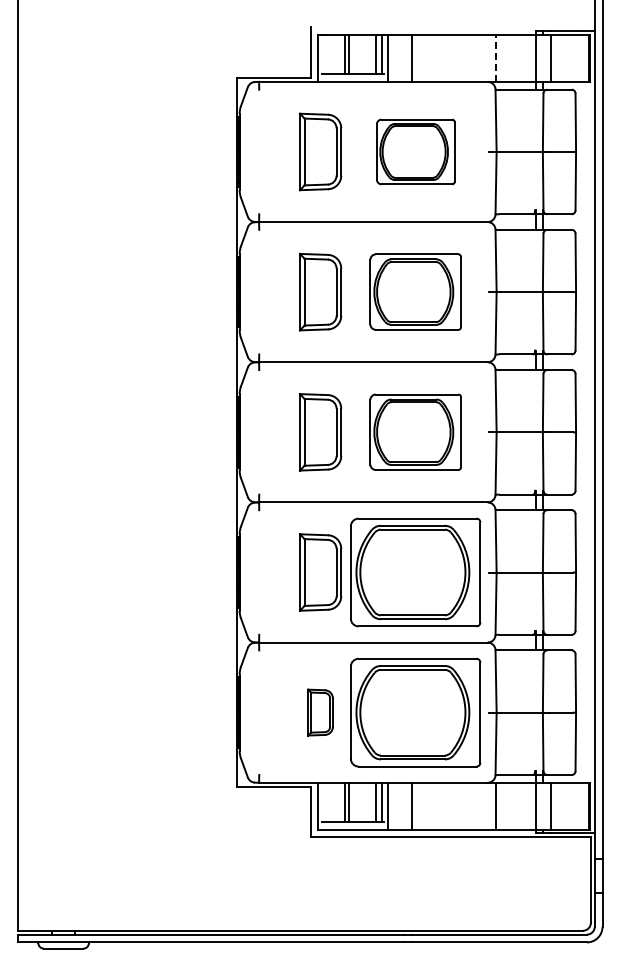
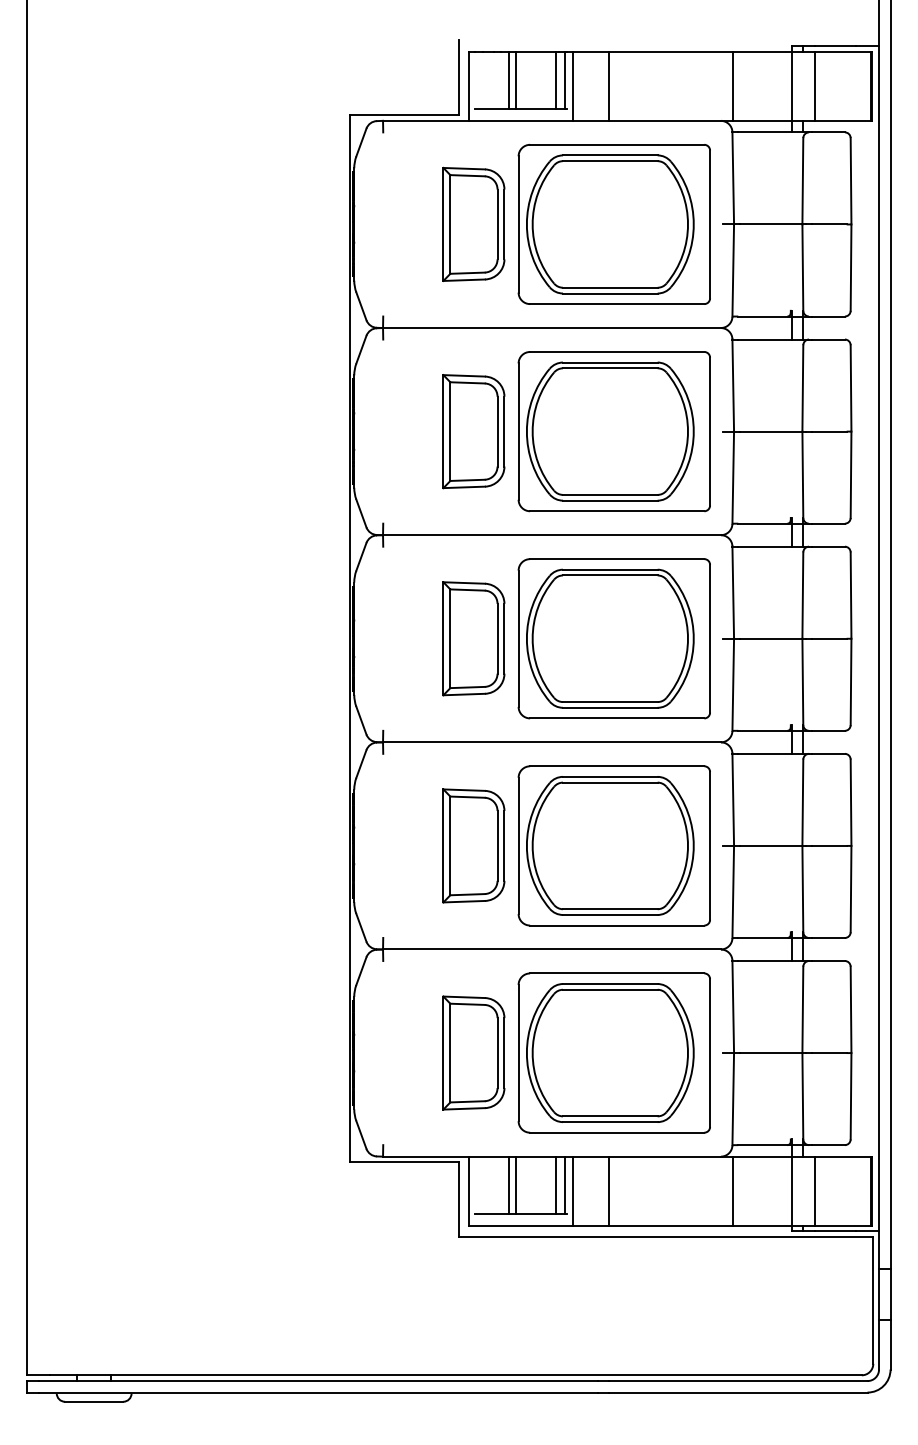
line: (495, 58) -> (732, 86), dashed -> solid
part: (415, 151) -> (614, 223), size x1.67
part: (415, 291) -> (614, 430), size x1.43
part: (415, 431) -> (614, 637), size x1.43
part: (320, 712) -> (473, 1052), size x1.67

